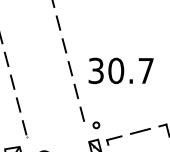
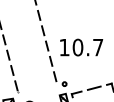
text: (96, 70) -> (64, 47), 30.7 -> 10.7

